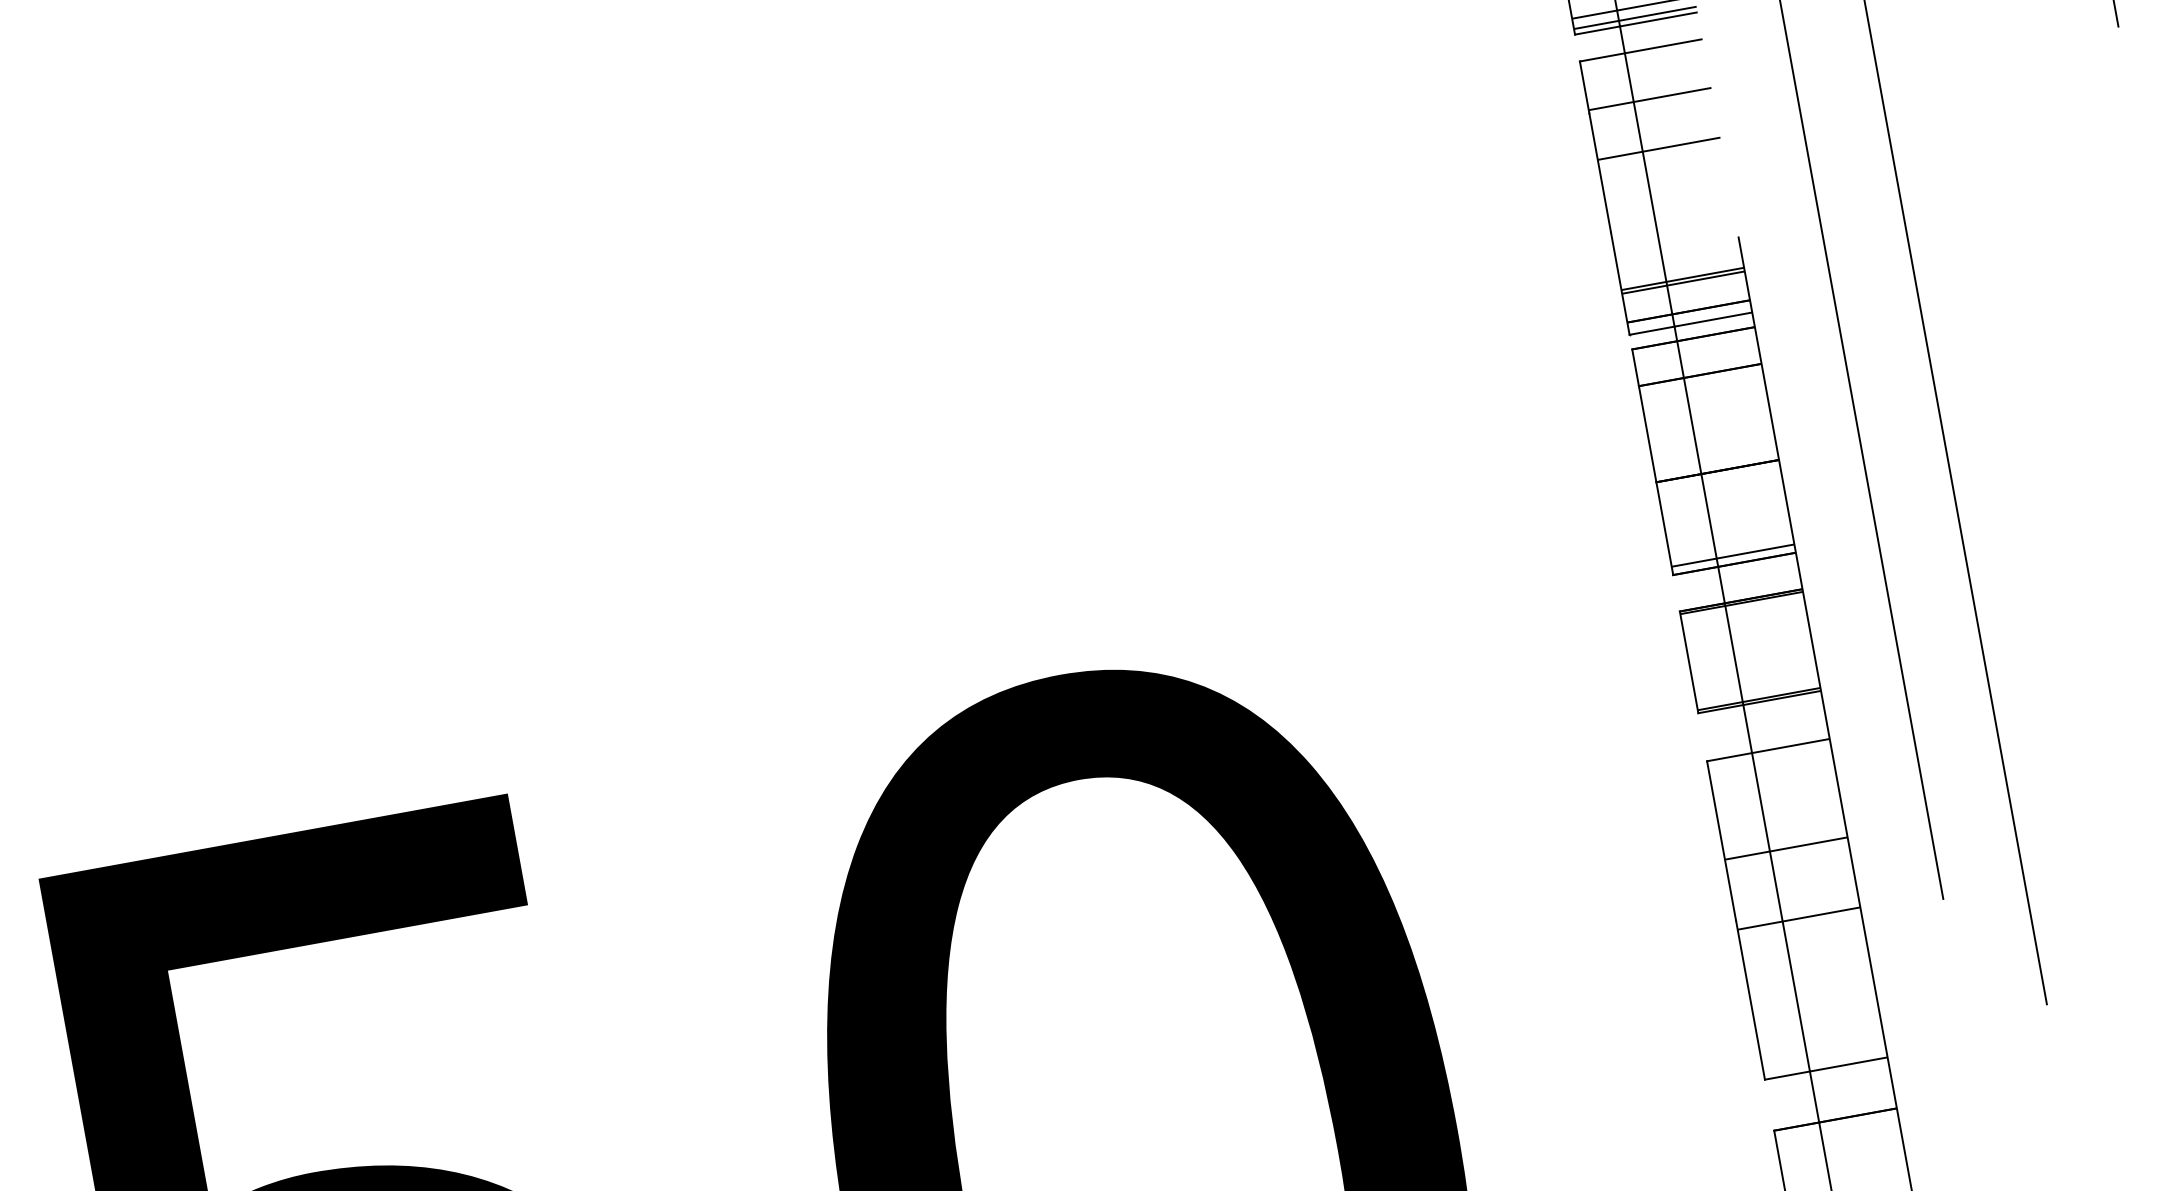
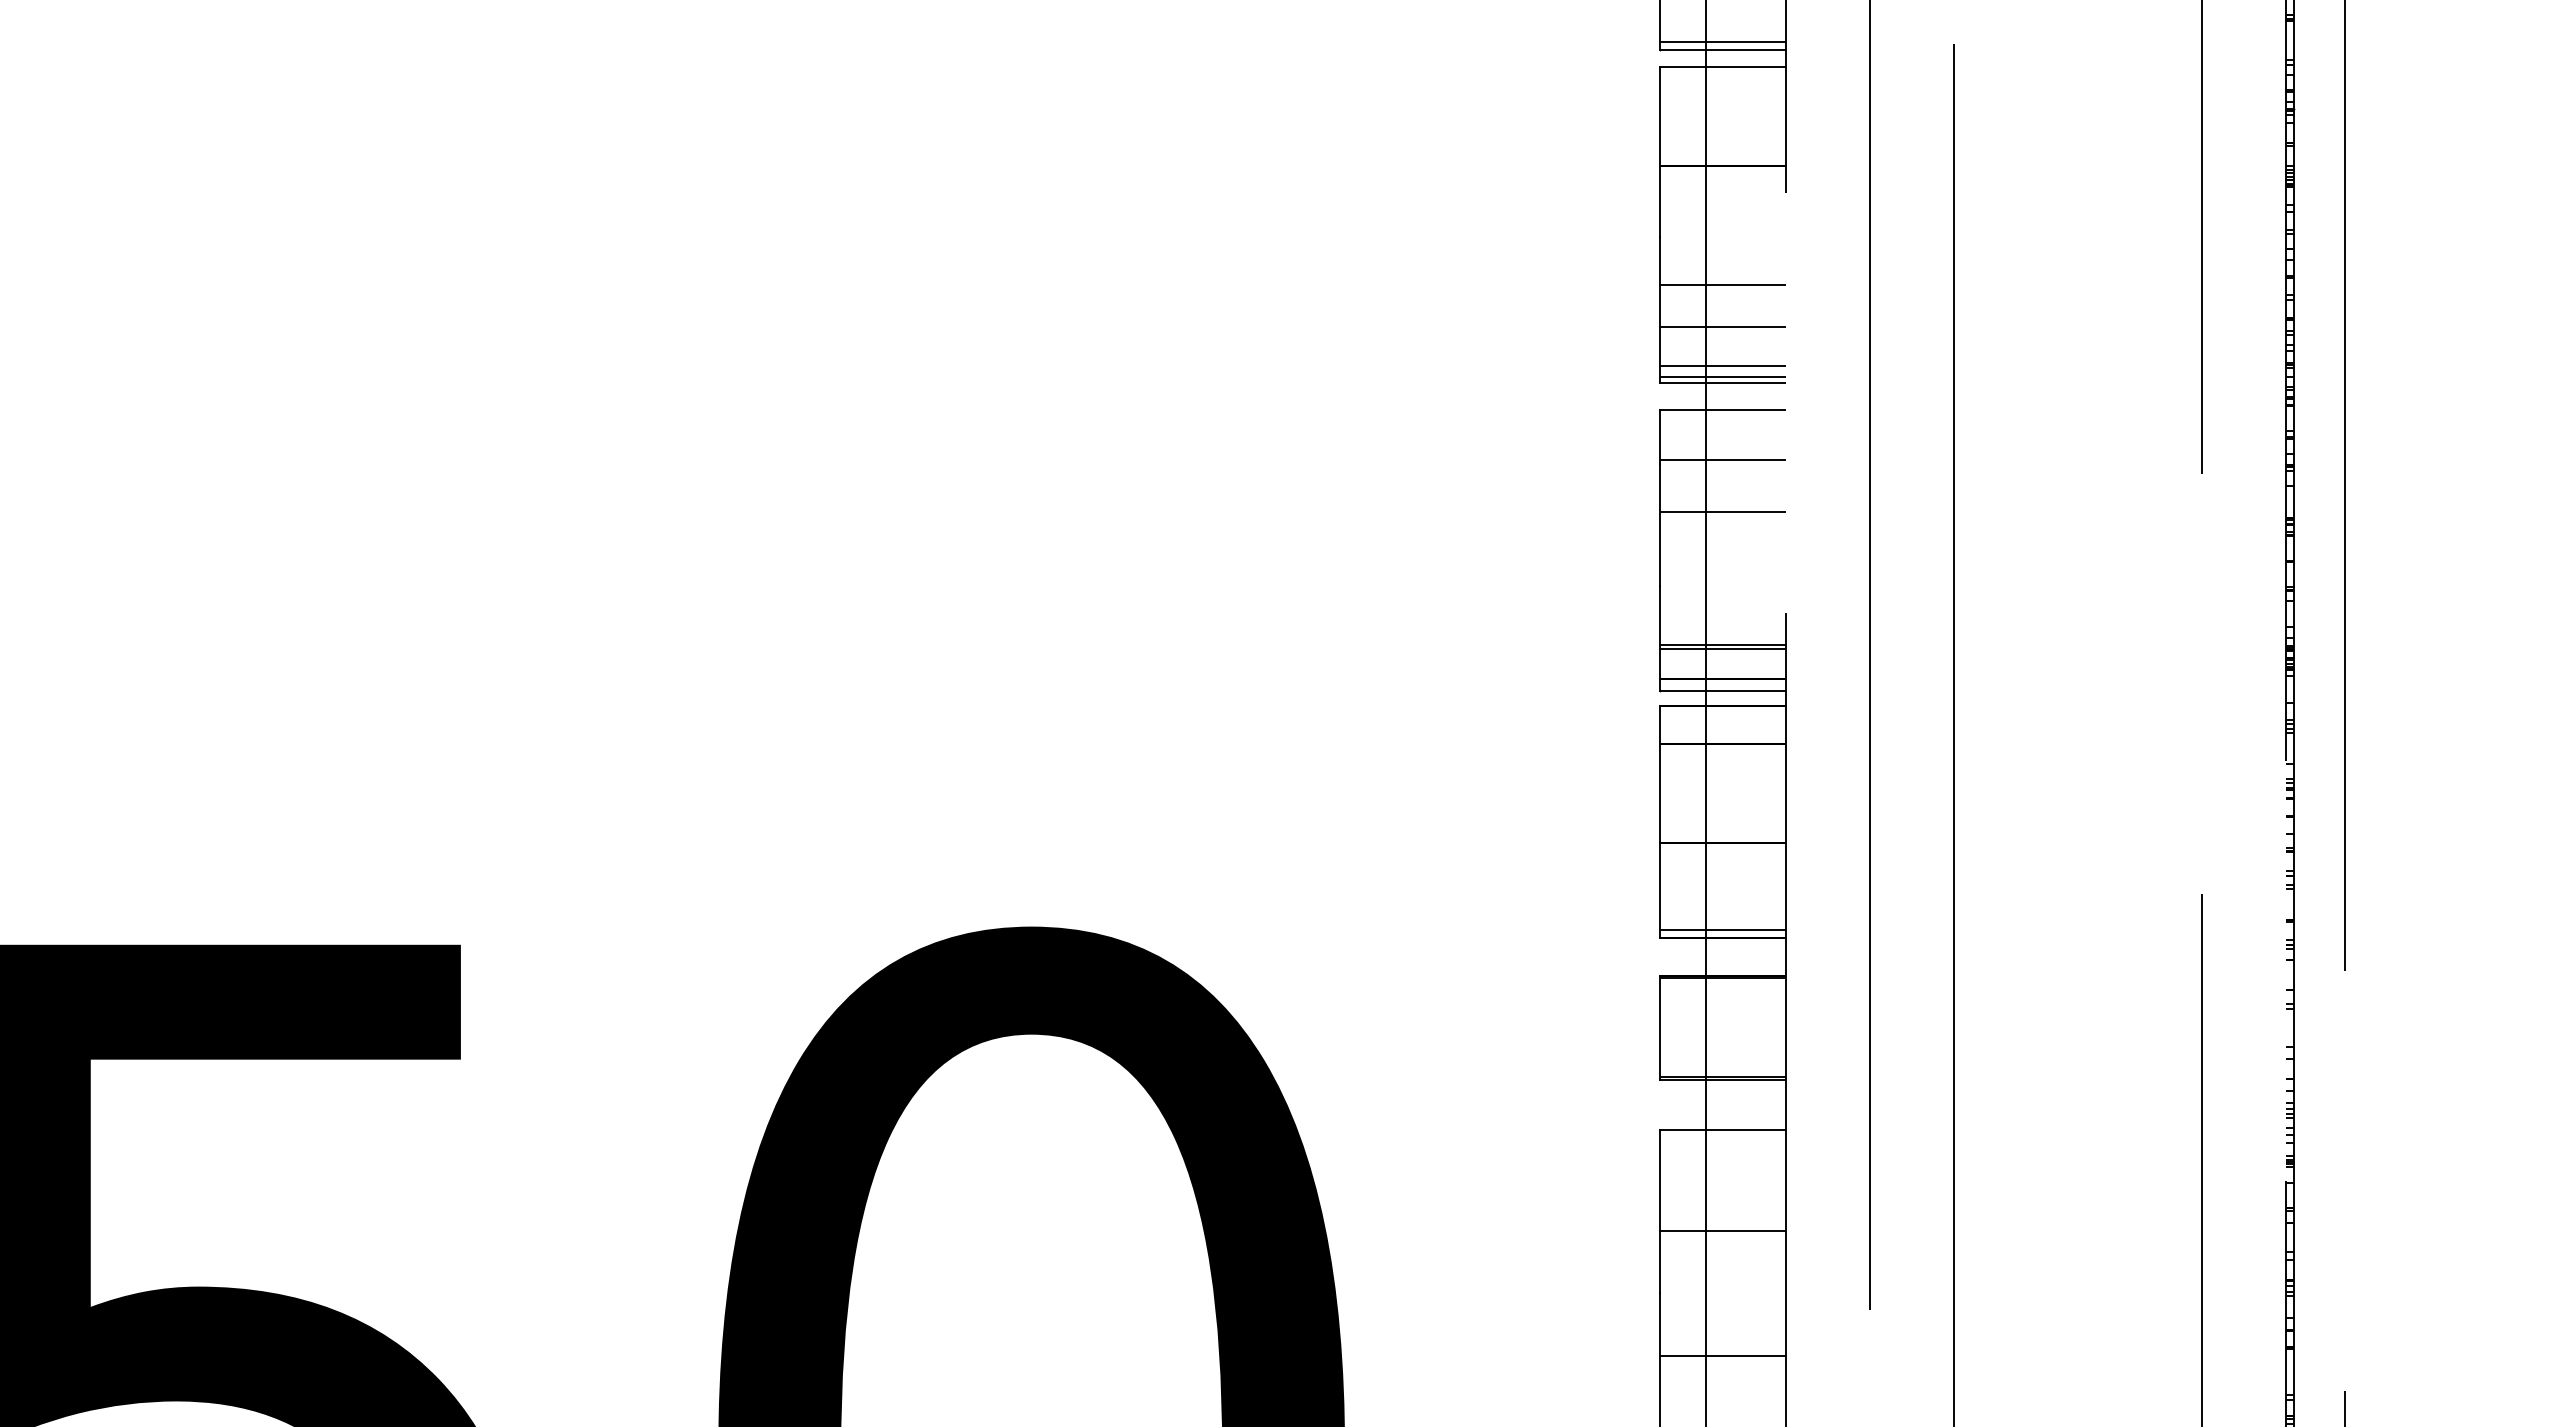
line: (1798, 918) -> (1722, 1355), moved

